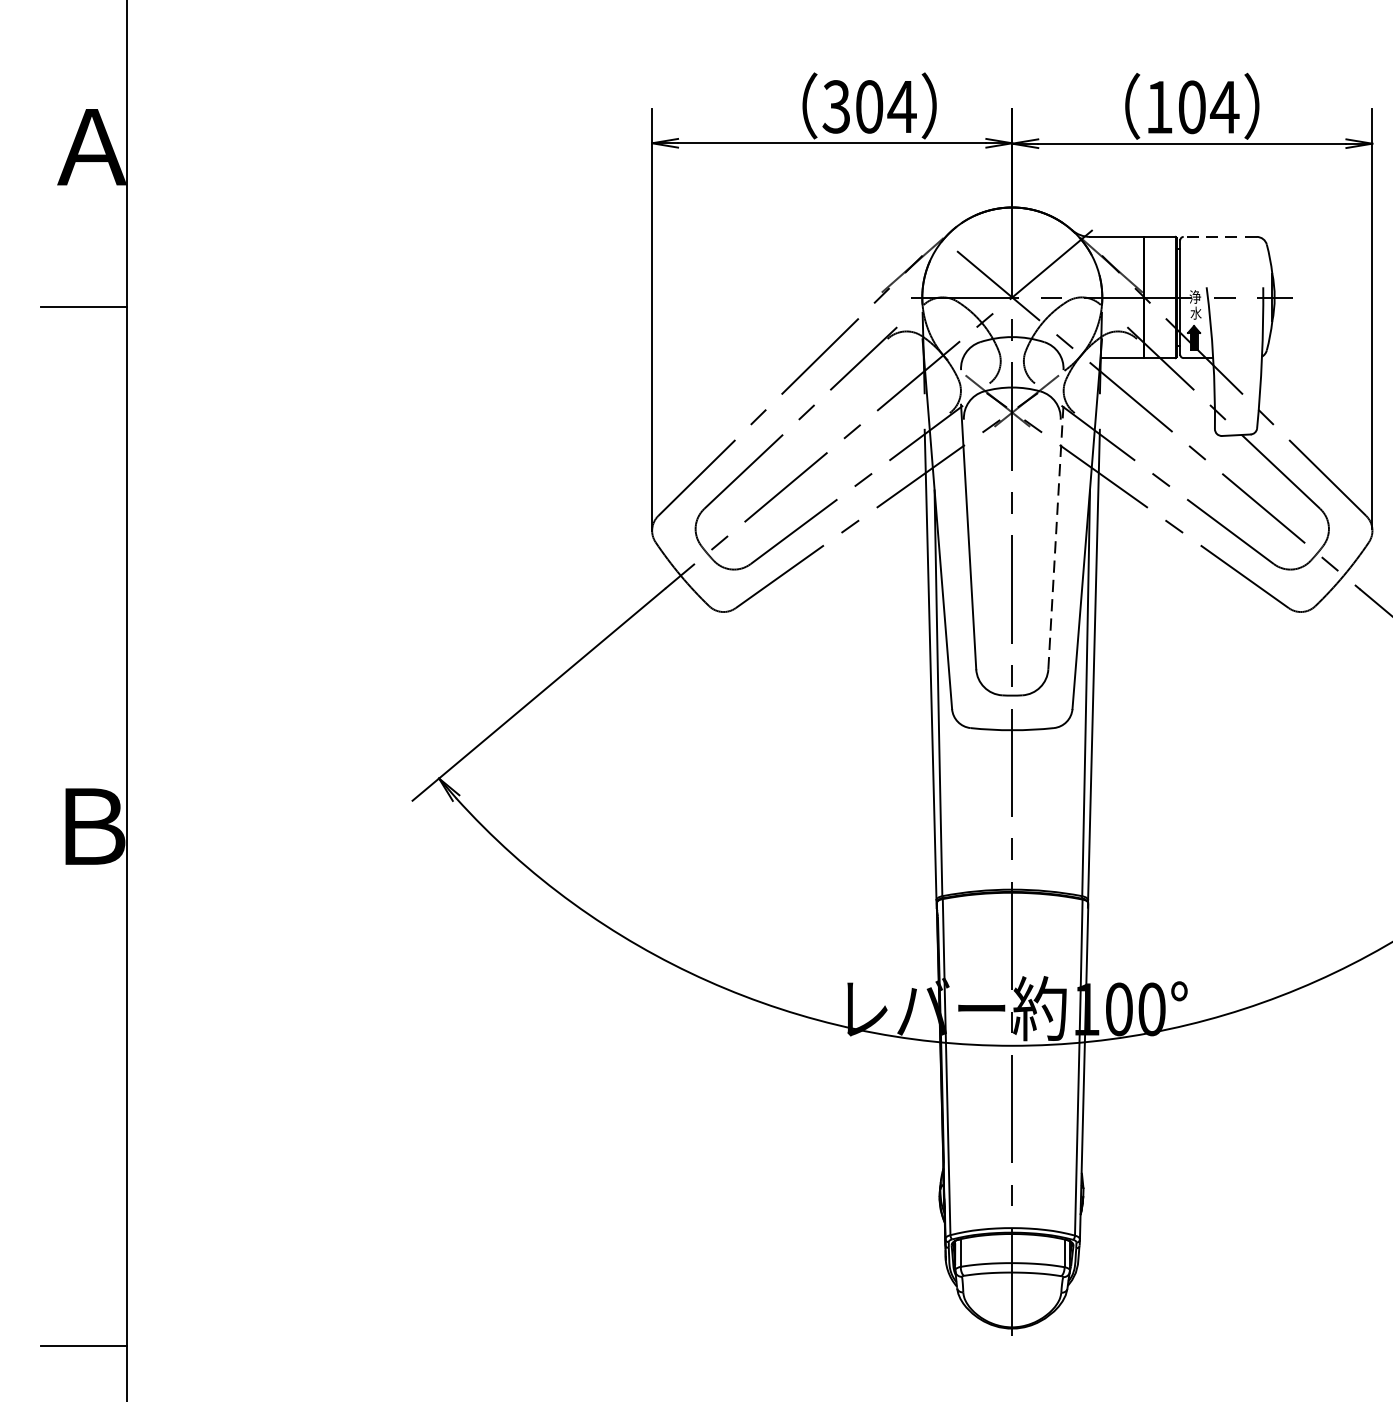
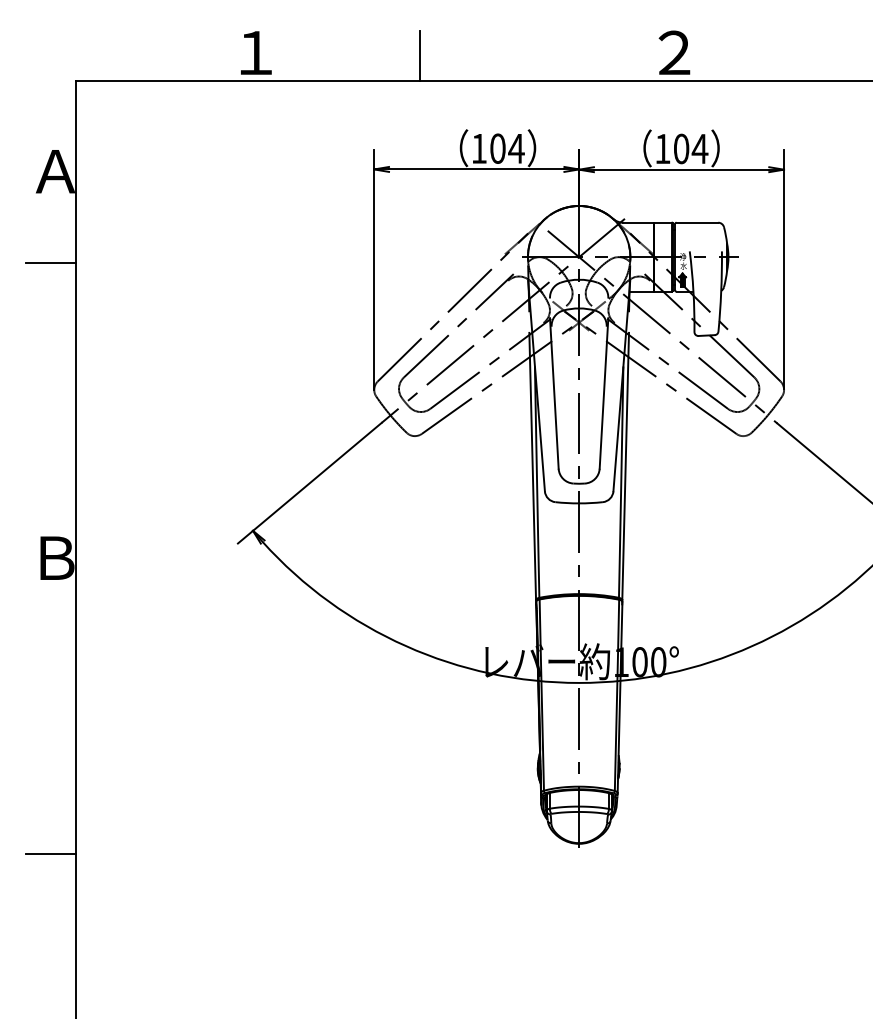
text: (835, 106) -> (478, 148), 304 -> 104
line: (1220, 236) -> (697, 222), dashed -> solid
line: (1056, 535) -> (604, 392), dashed -> solid

